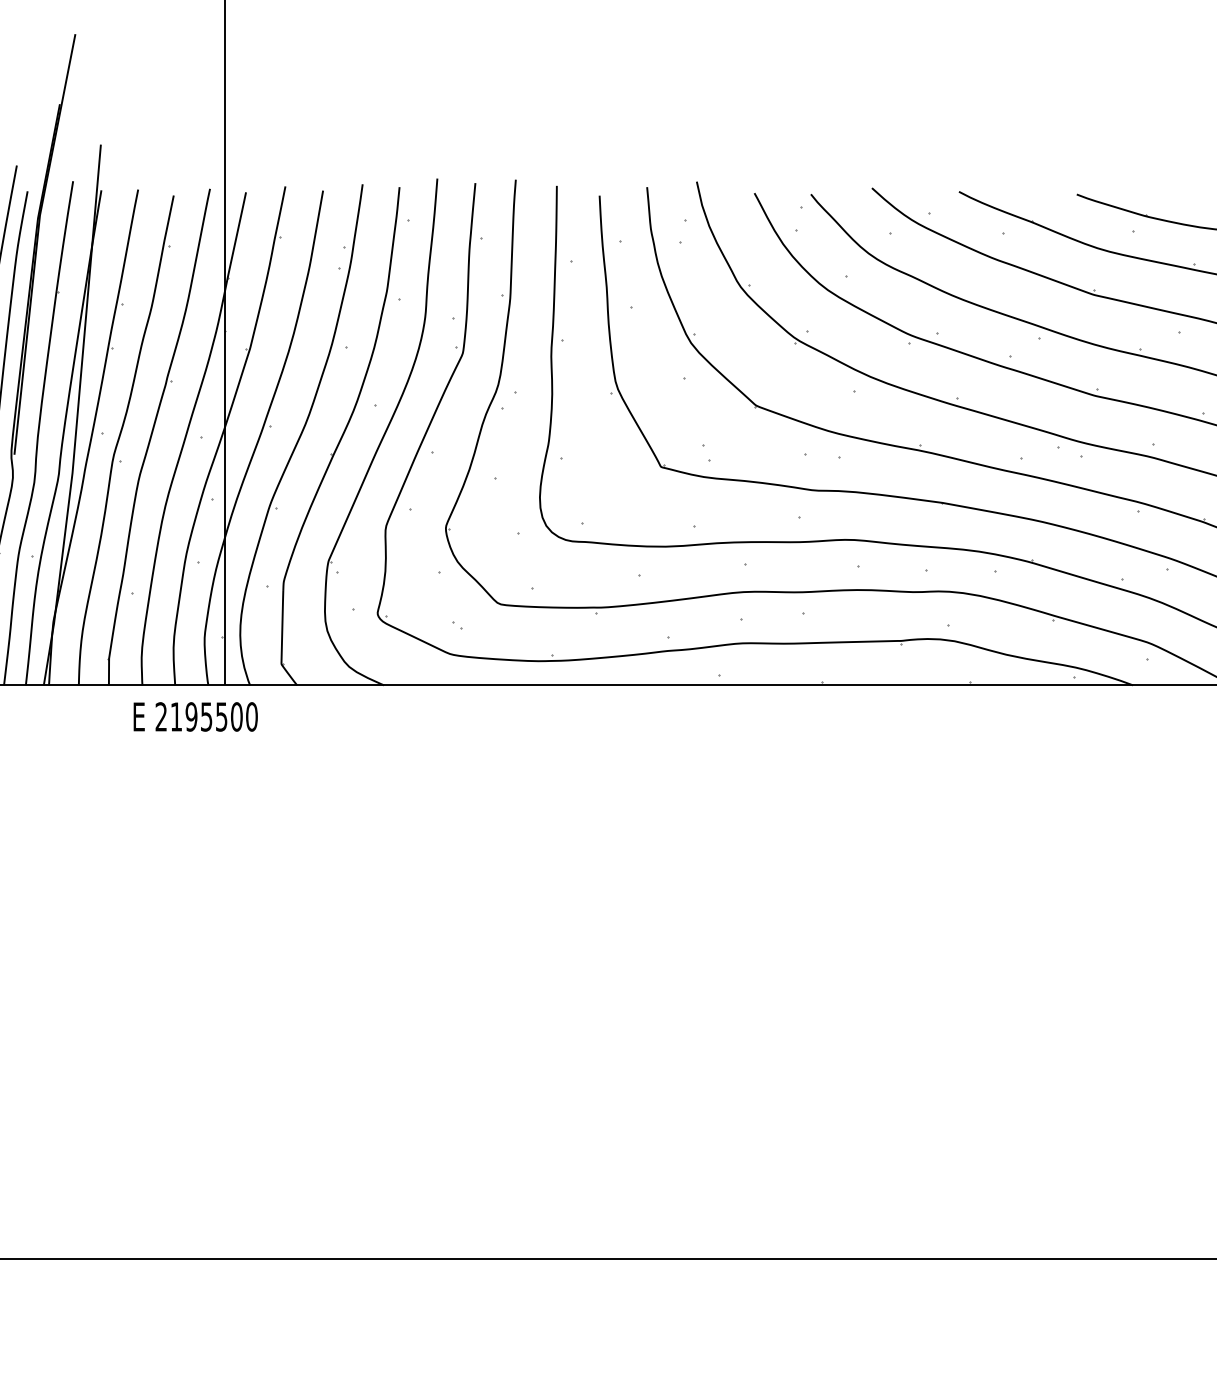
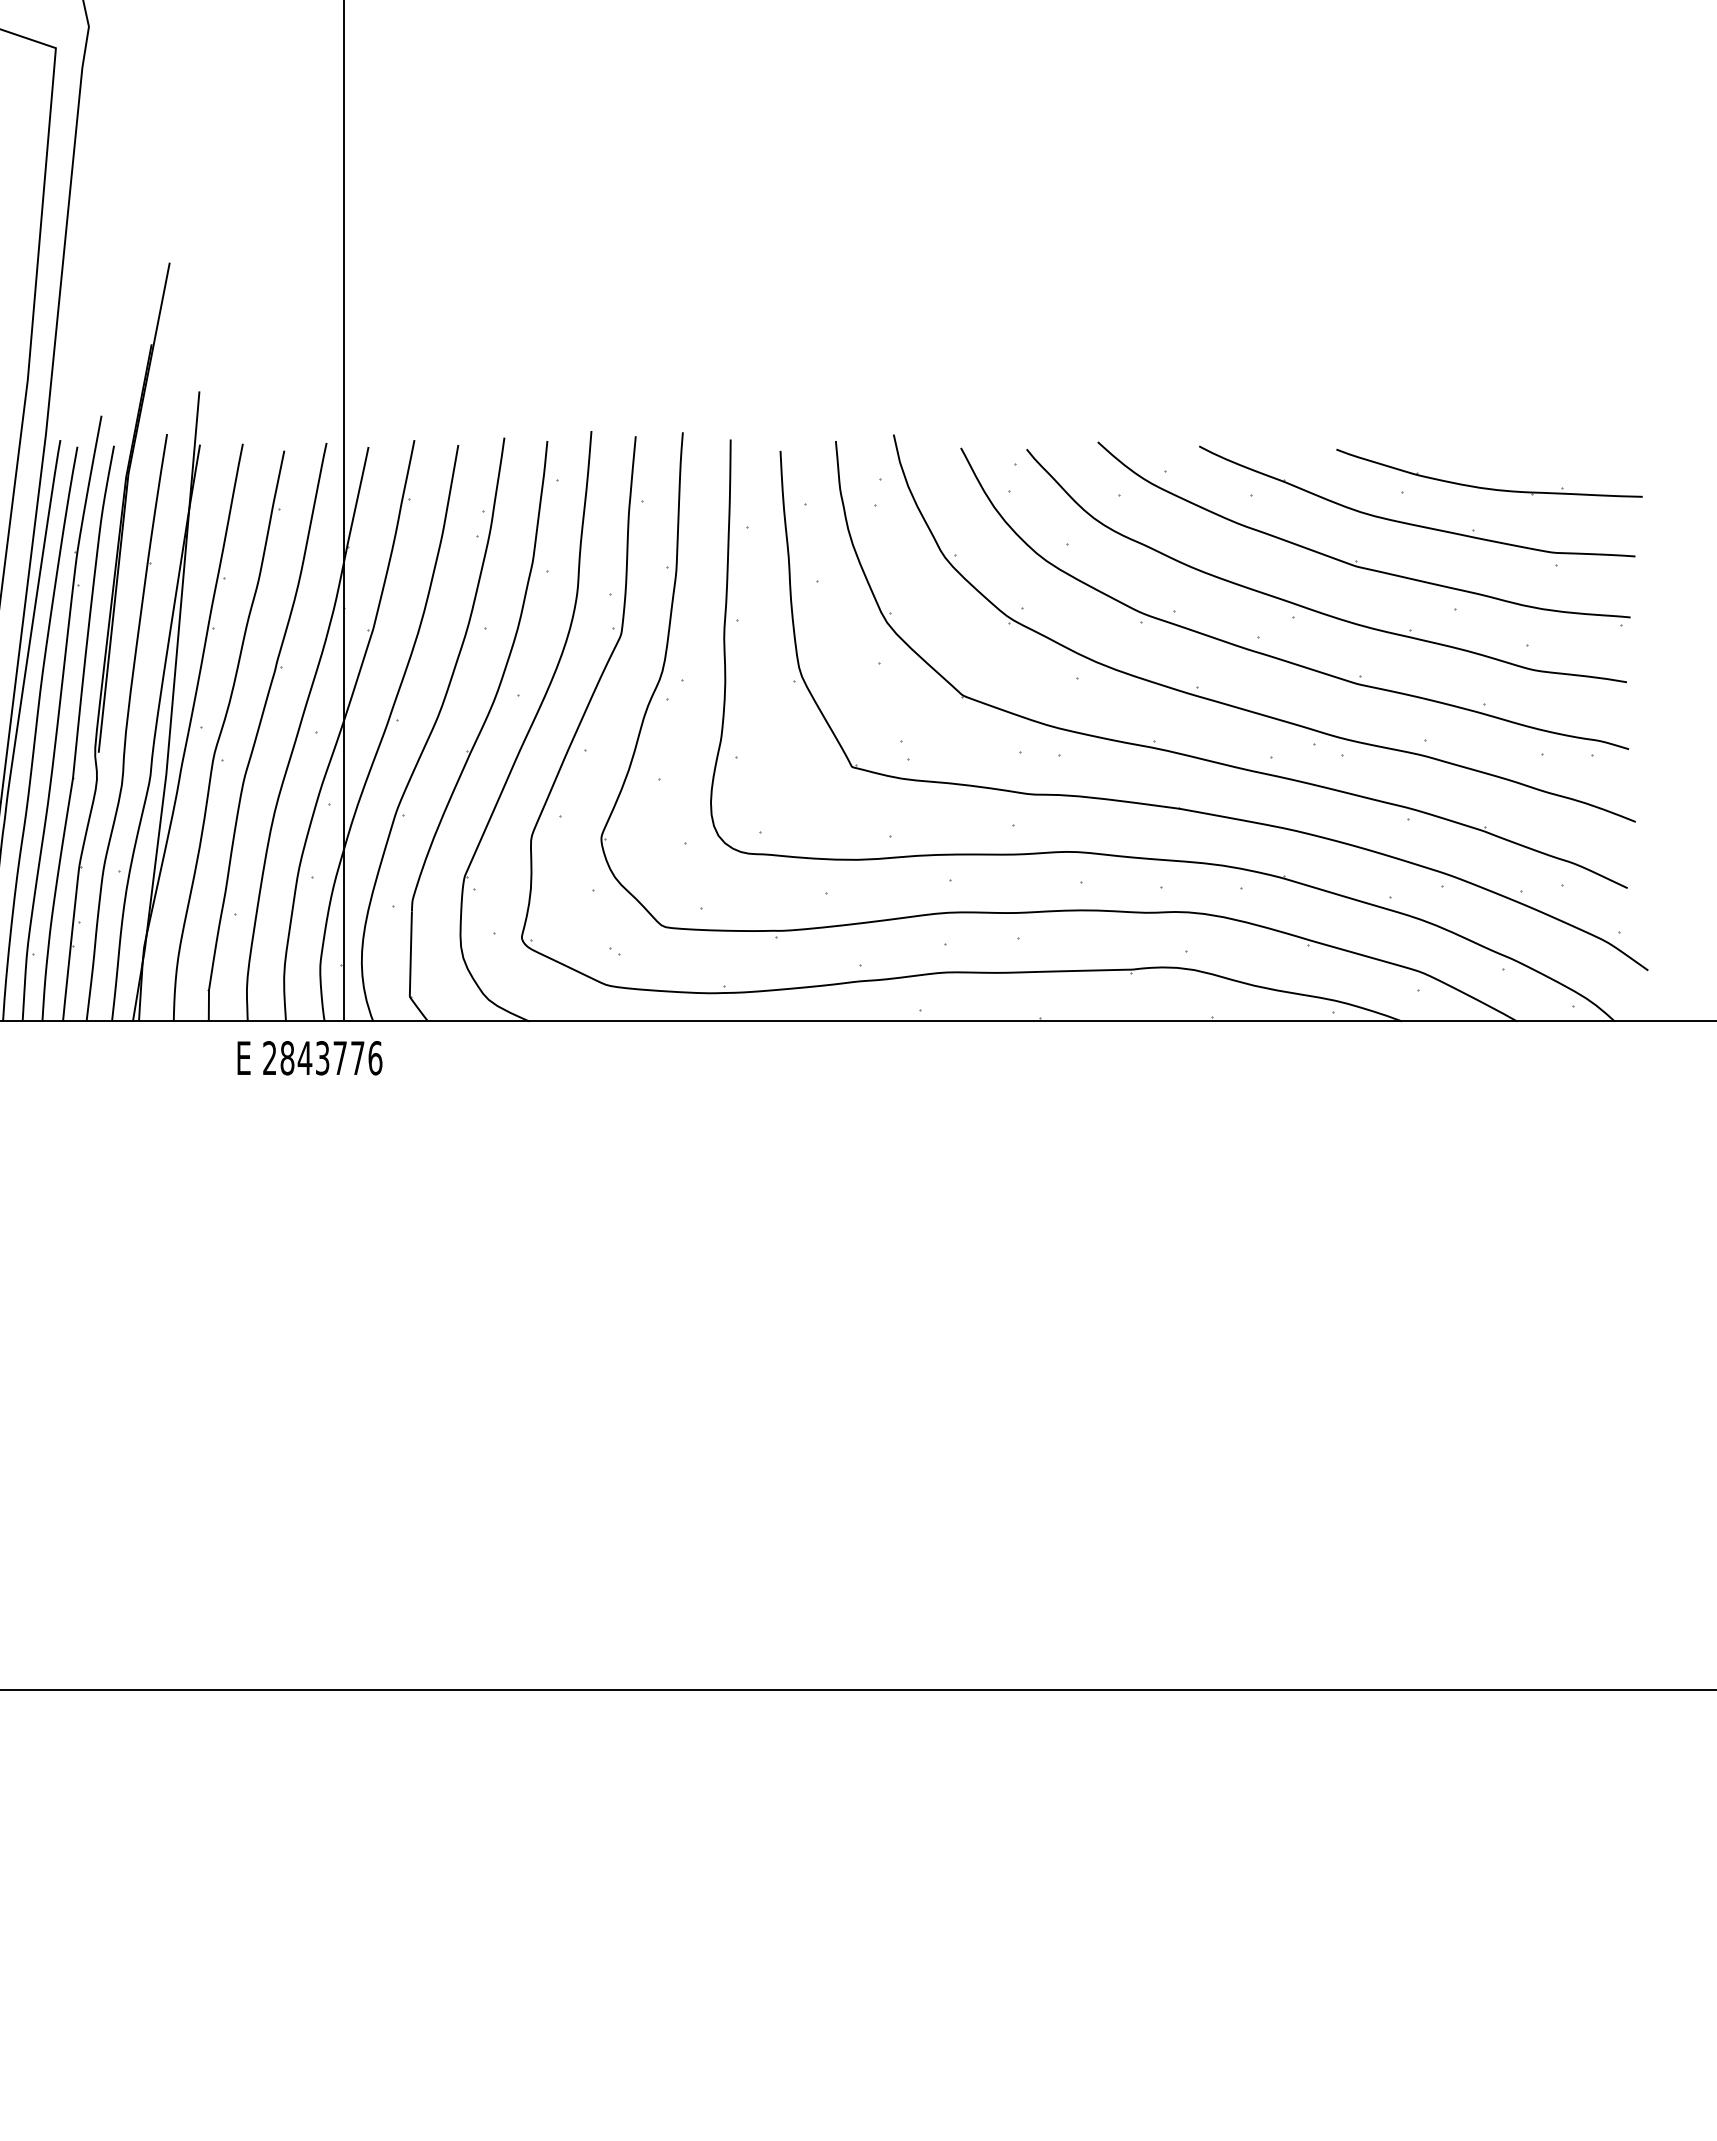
text: (214, 717) -> (331, 1058), 2195500 -> 2843776

